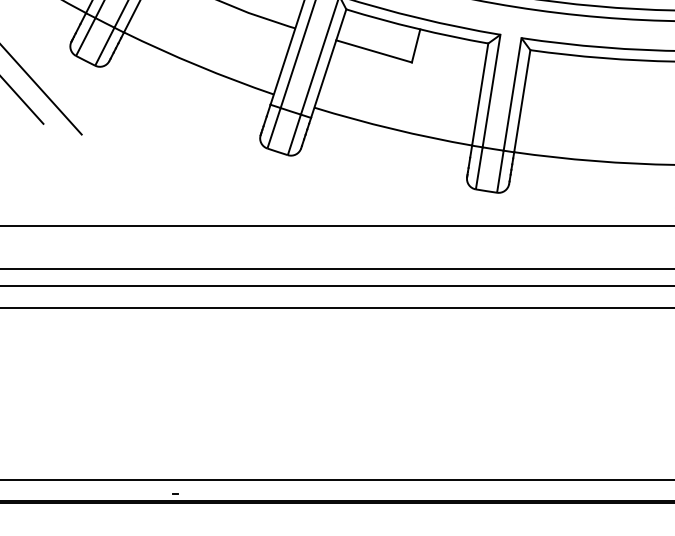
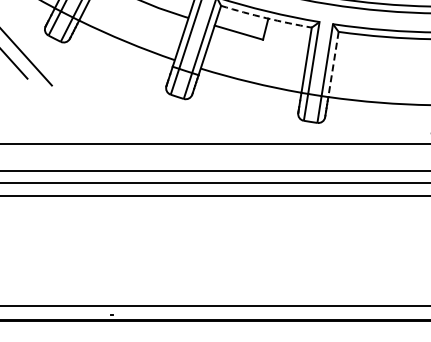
arc: (417, 29) -> (266, 18), solid -> dashed
line: (522, 102) -> (333, 65), solid -> dashed

